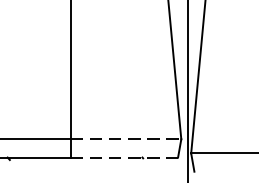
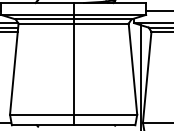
line: (126, 138) -> (105, 114), dashed -> solid
line: (124, 157) -> (104, 125), dashed -> solid

